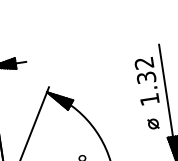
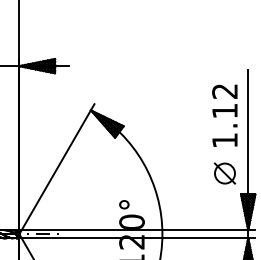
text: (146, 77) -> (224, 110), 1.32 -> 1.12
part: (153, 124) -> (224, 173), size x1.67

